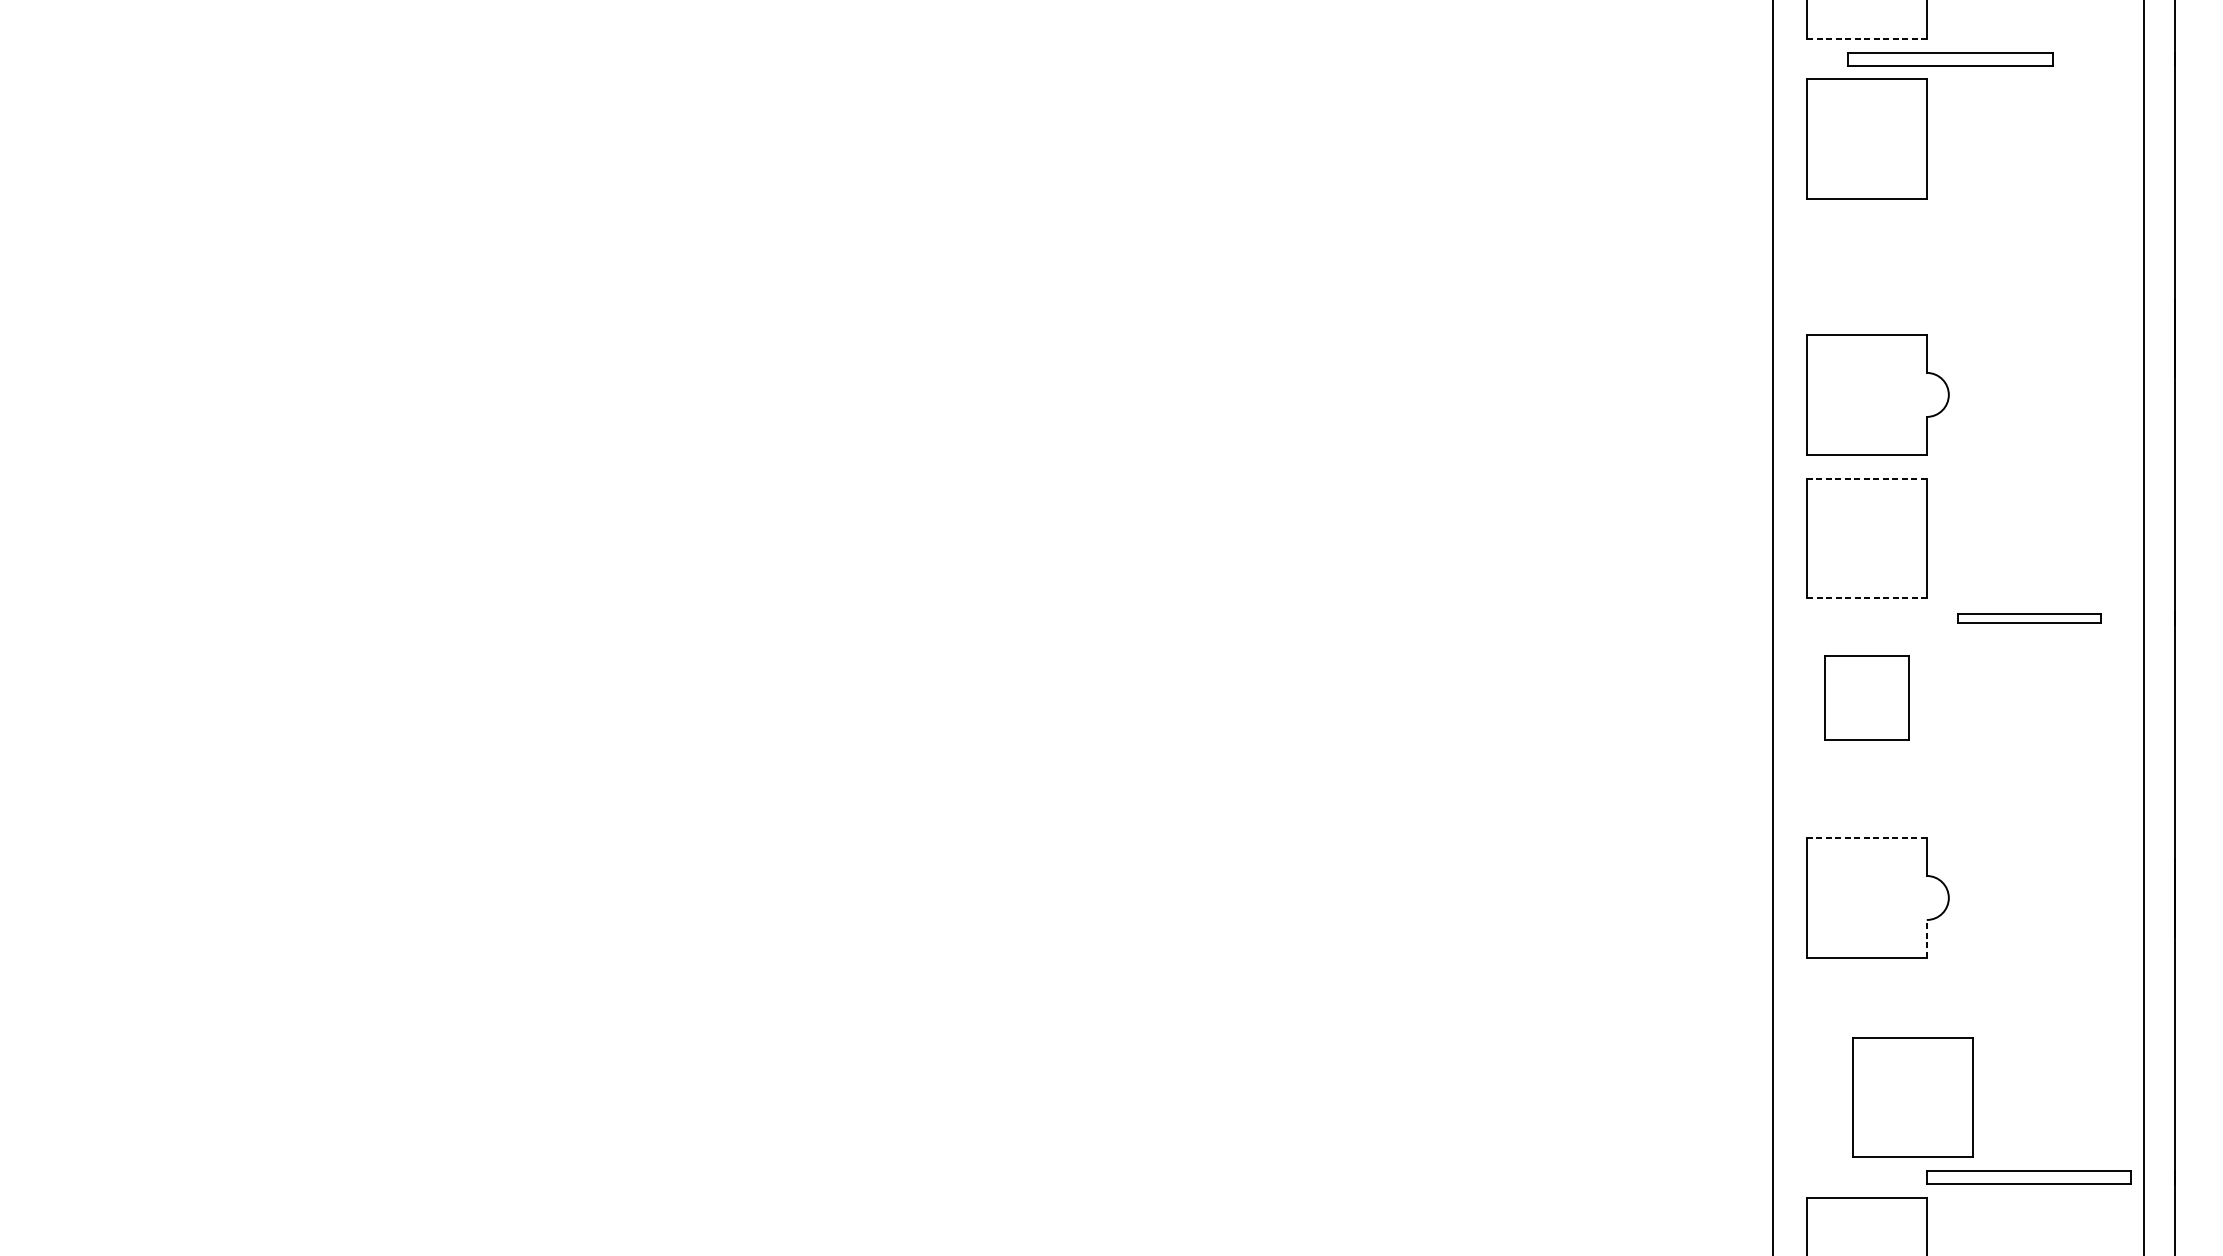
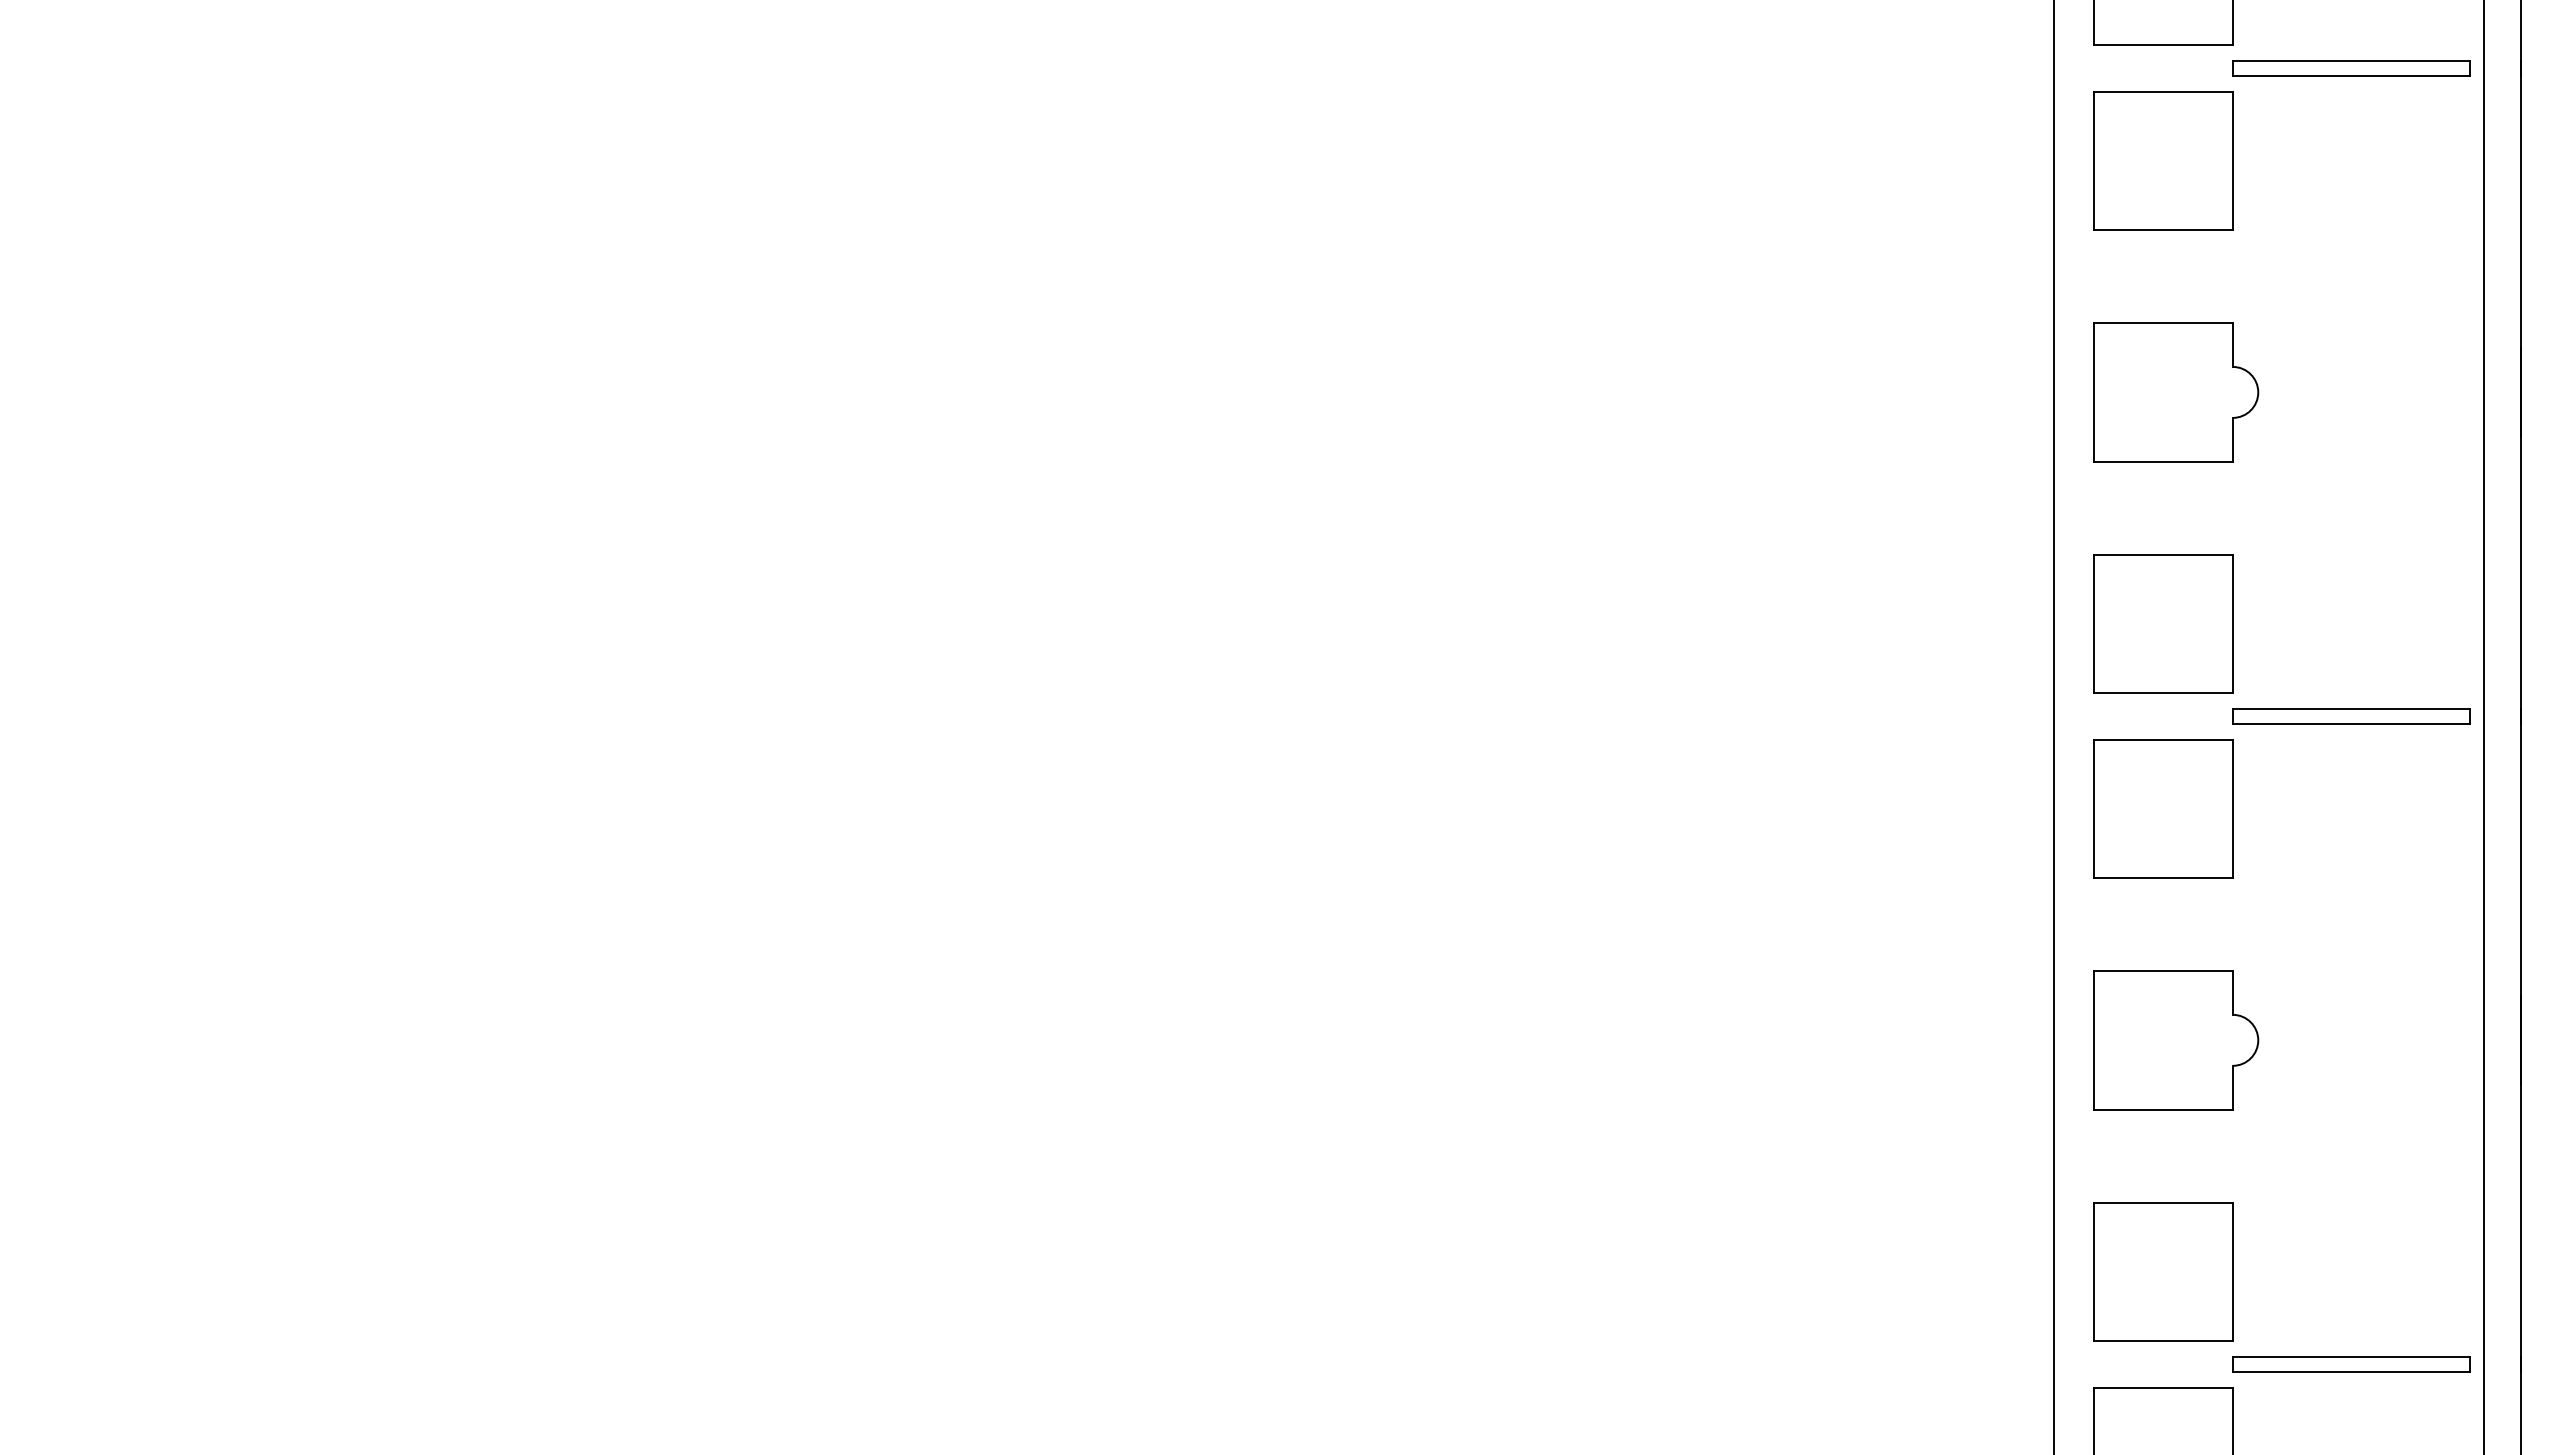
line: (1867, 39) -> (2164, 45), dashed -> solid
part: (1950, 59) -> (2351, 68), moved
part: (1878, 394) -> (2176, 392), moved
line: (1867, 478) -> (2163, 554), dashed -> solid
line: (1867, 598) -> (2164, 693), dashed -> solid
part: (2029, 618) -> (2351, 716), size x1.43
part: (1867, 697) -> (2163, 808), size x1.43
line: (1867, 838) -> (2163, 971), dashed -> solid
line: (1926, 938) -> (2232, 1087), dashed -> solid
part: (1912, 1097) -> (2163, 1271), moved

